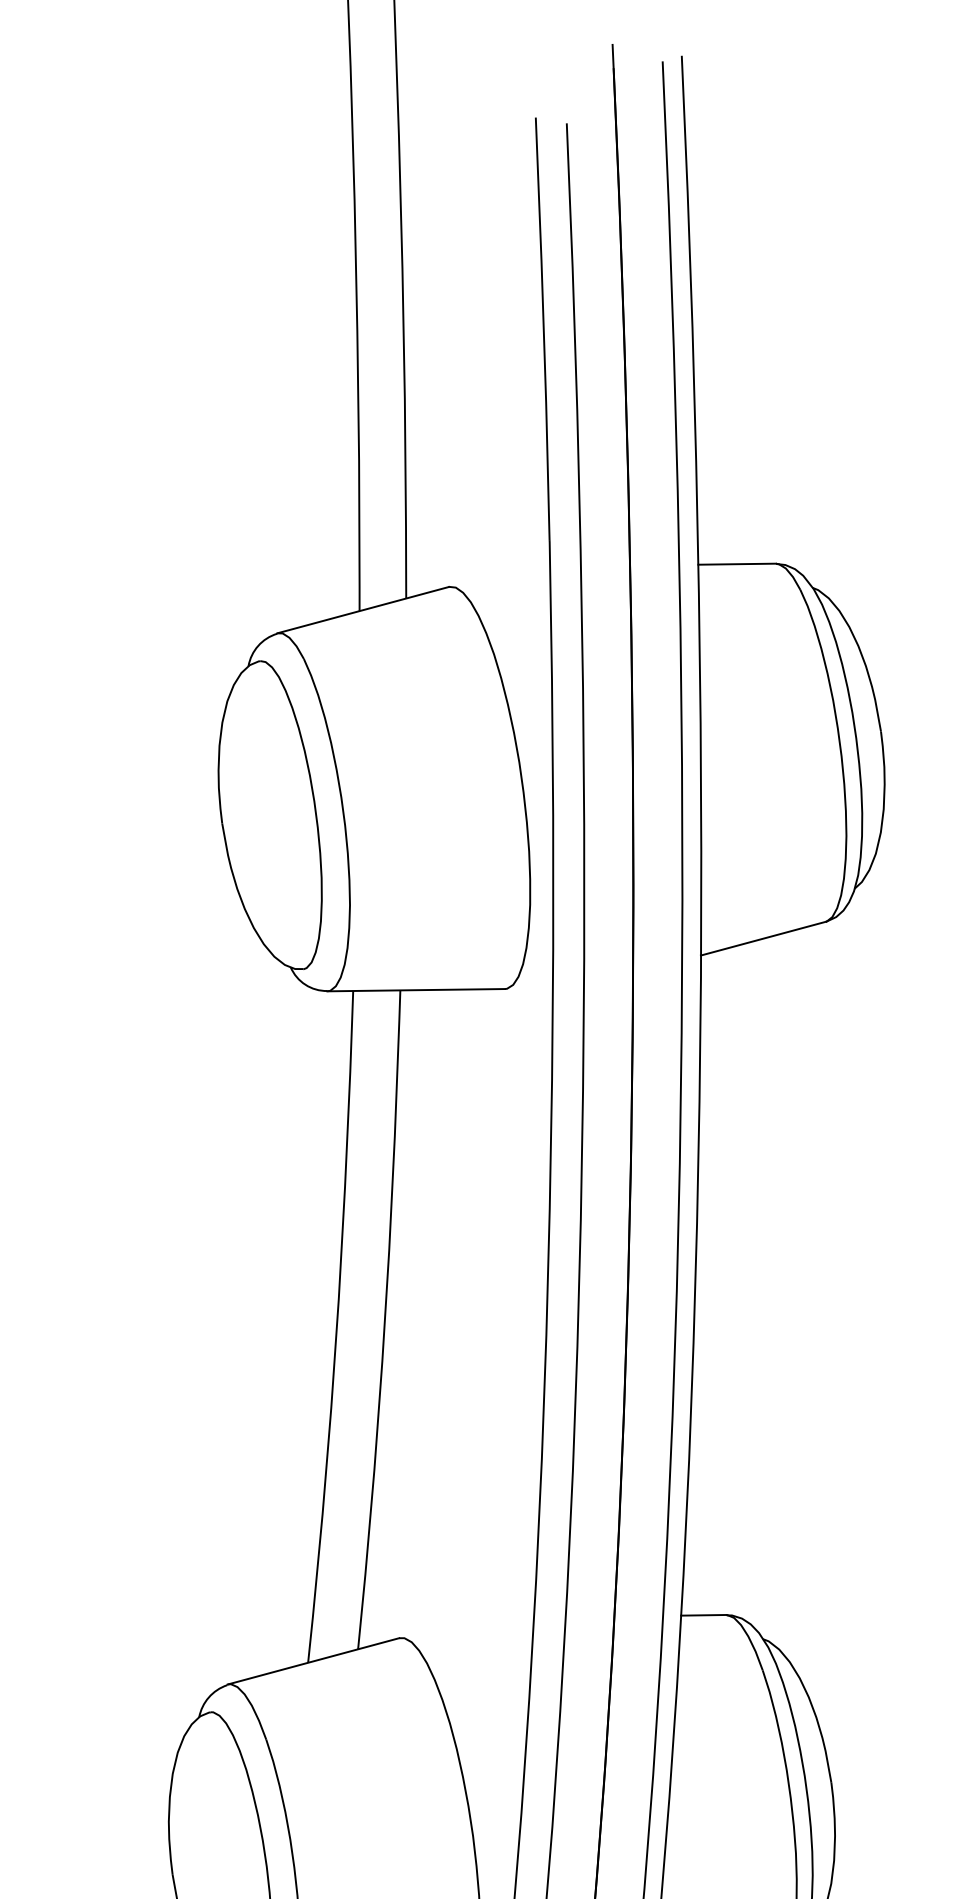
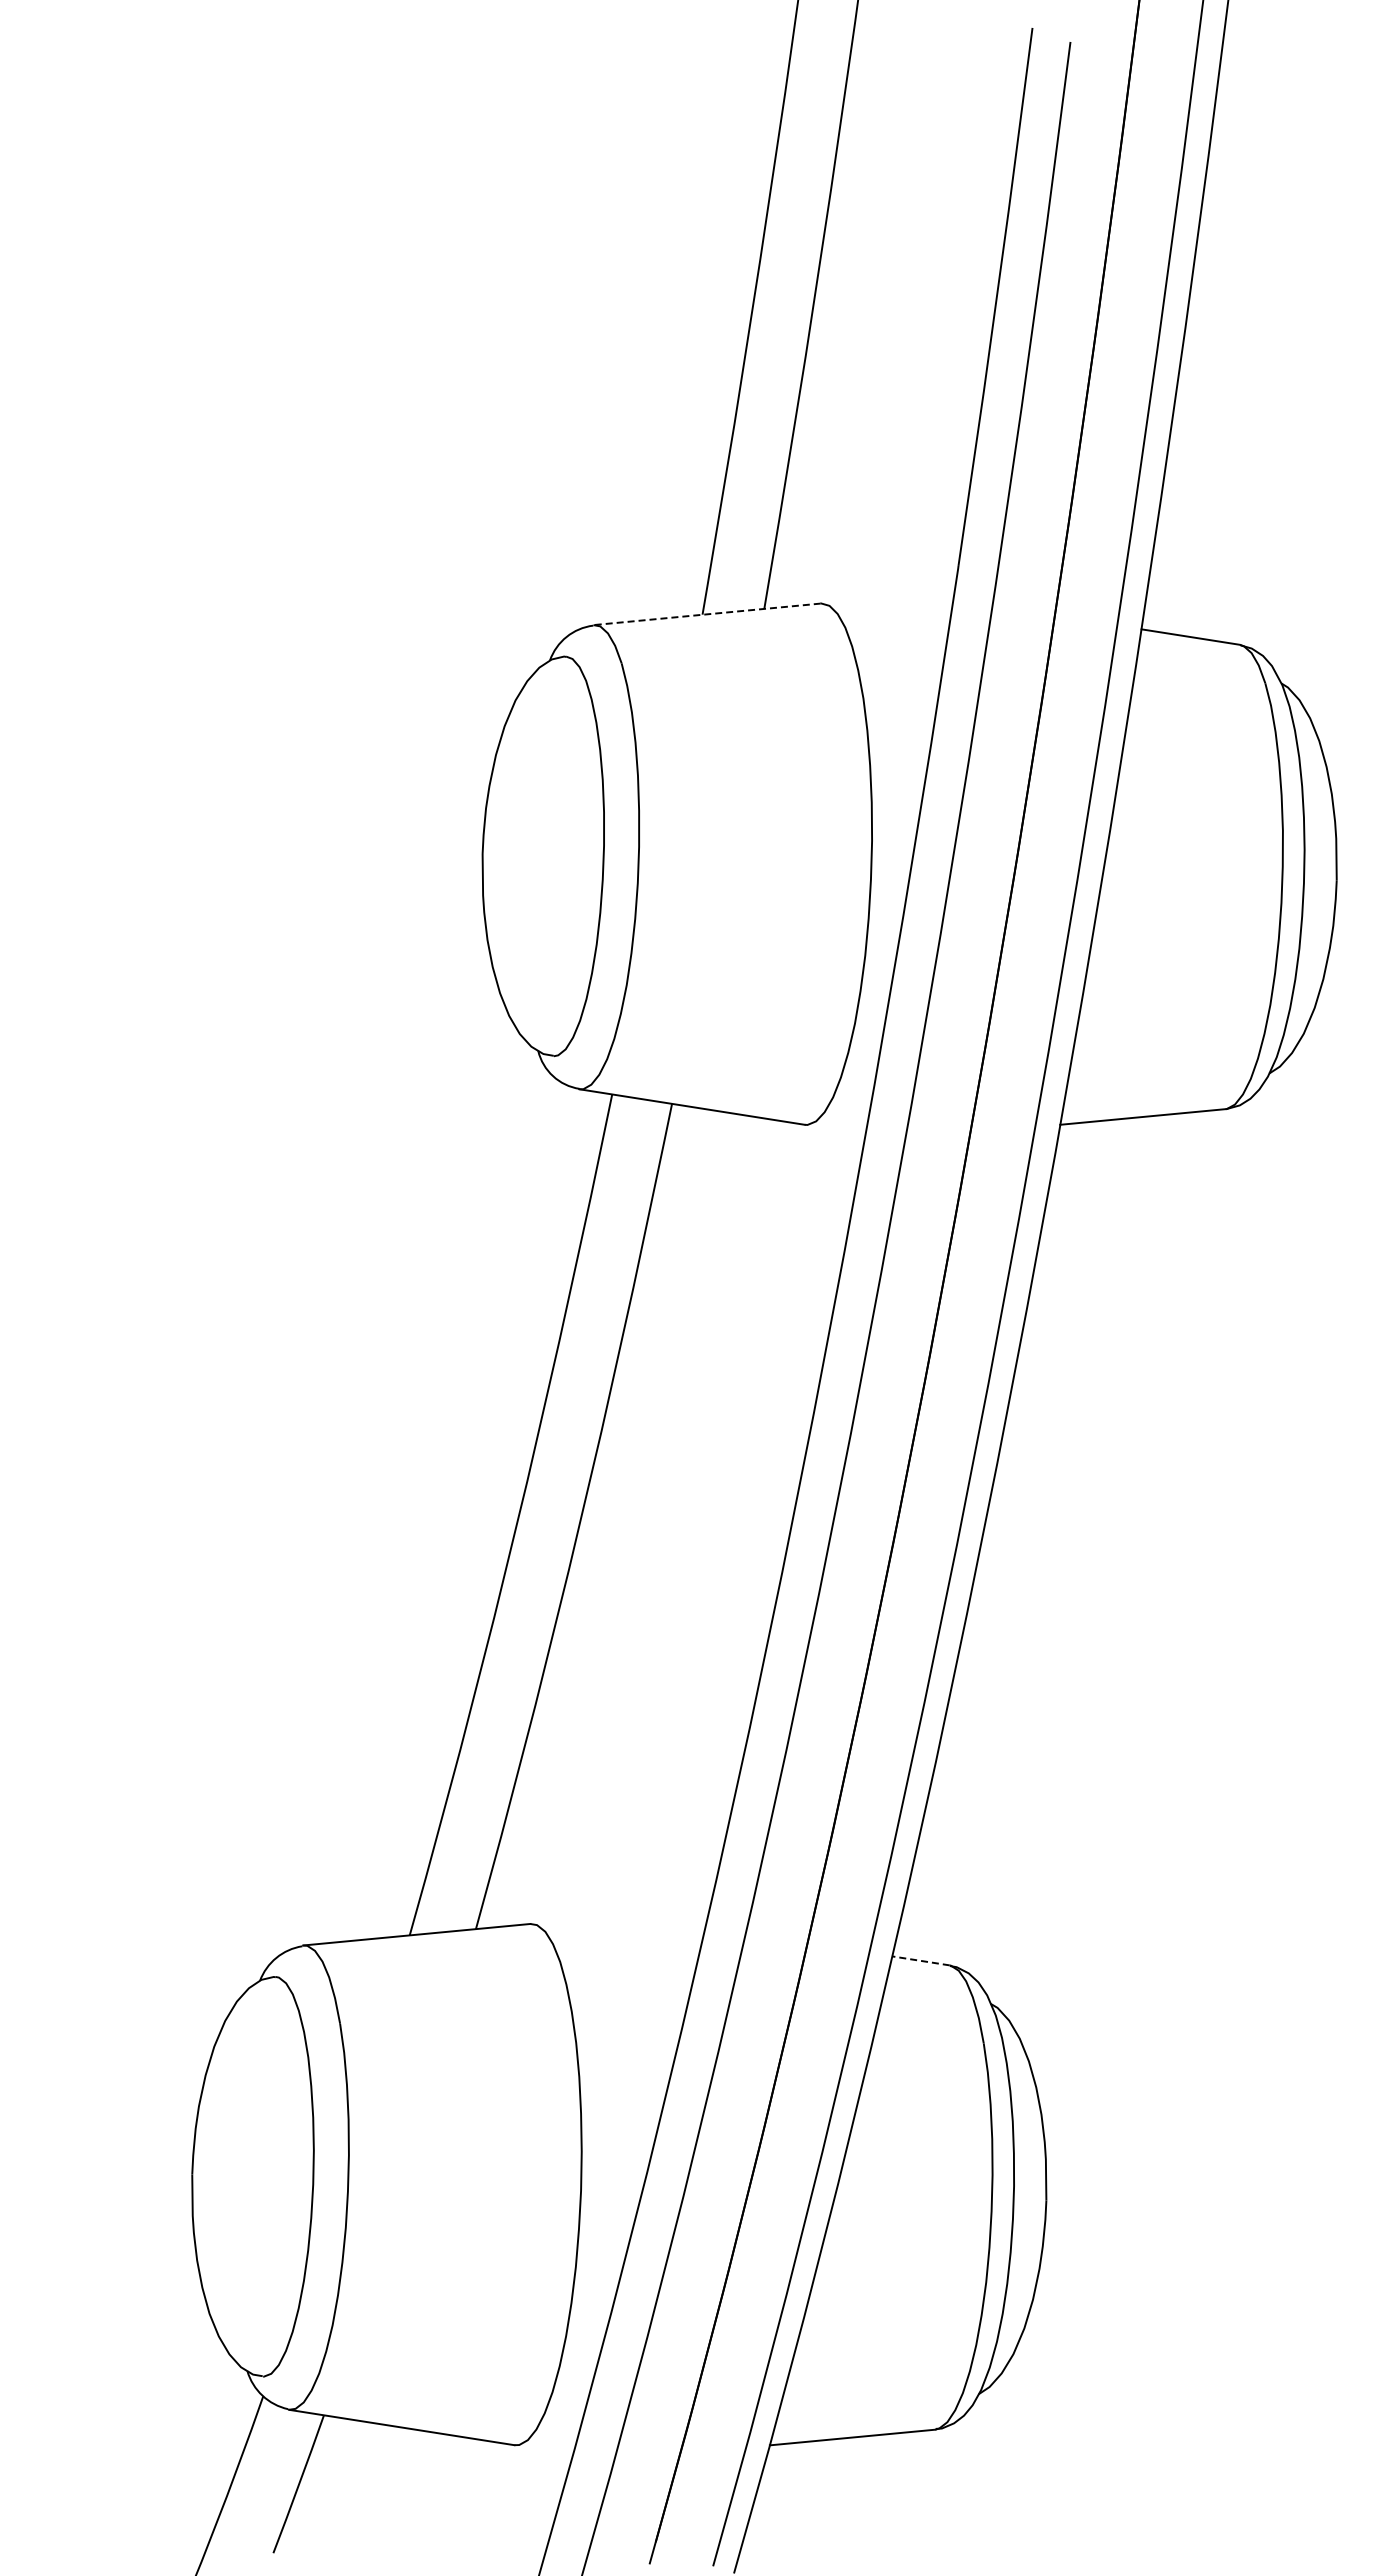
line: (362, 610) -> (706, 614), solid -> dashed
line: (703, 1615) -> (920, 1960), solid -> dashed

